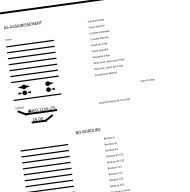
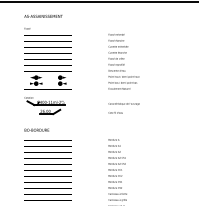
text: (106, 46) -> (123, 61), moved
text: (147, 79) -> (115, 112), moved
text: (87, 130) -> (36, 129), moved

